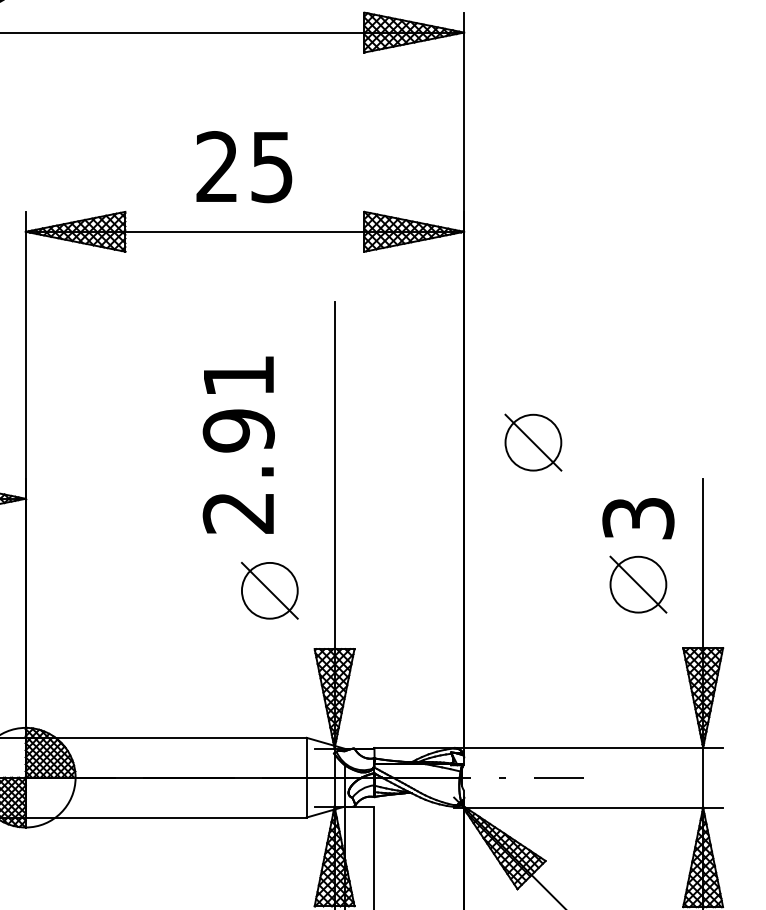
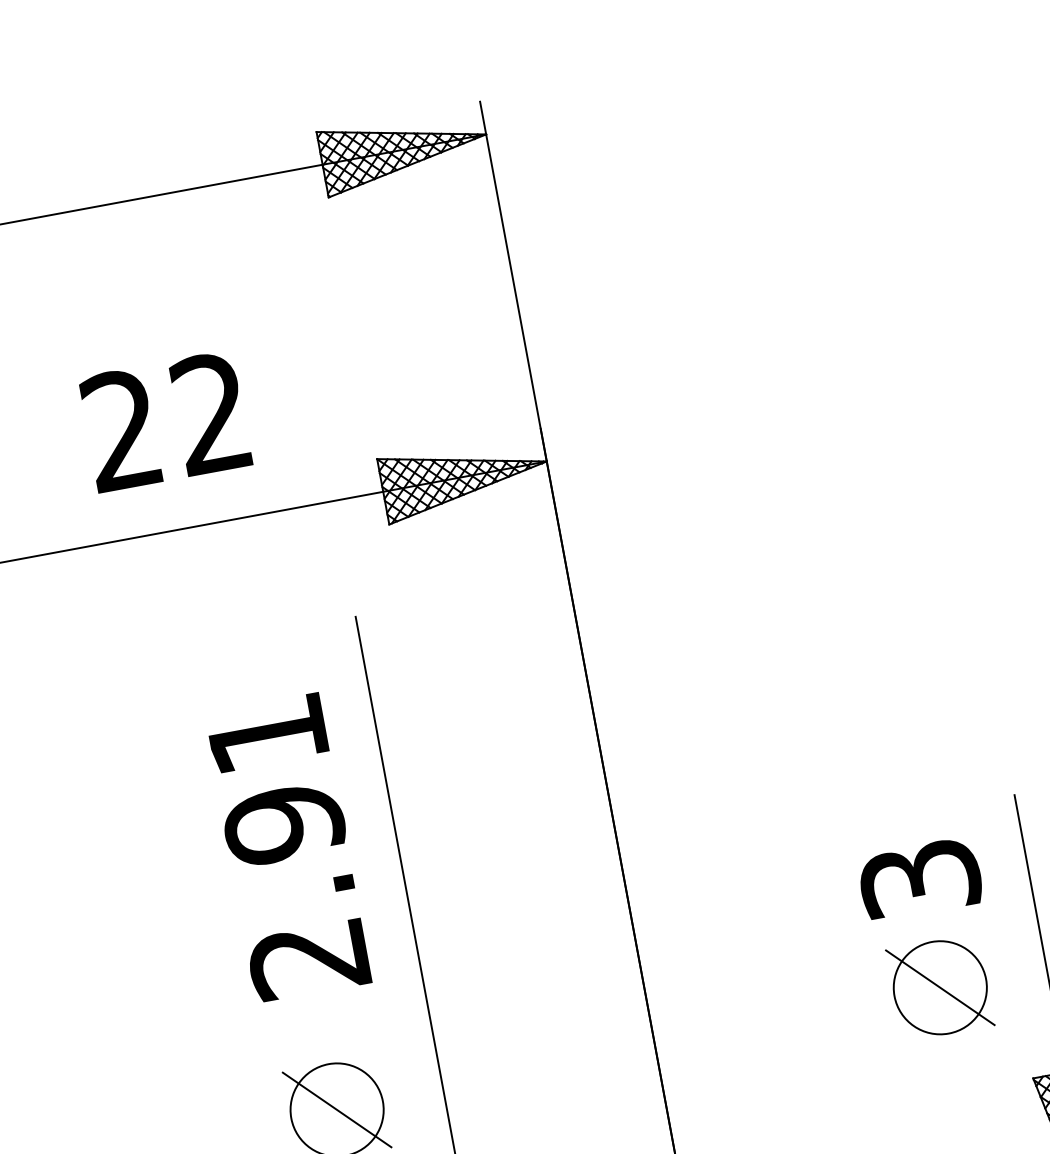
text: (271, 167) -> (211, 414), 25 -> 22
part: (533, 442) -> (724, 786), removed
text: (238, 444) -> (287, 846), moved

